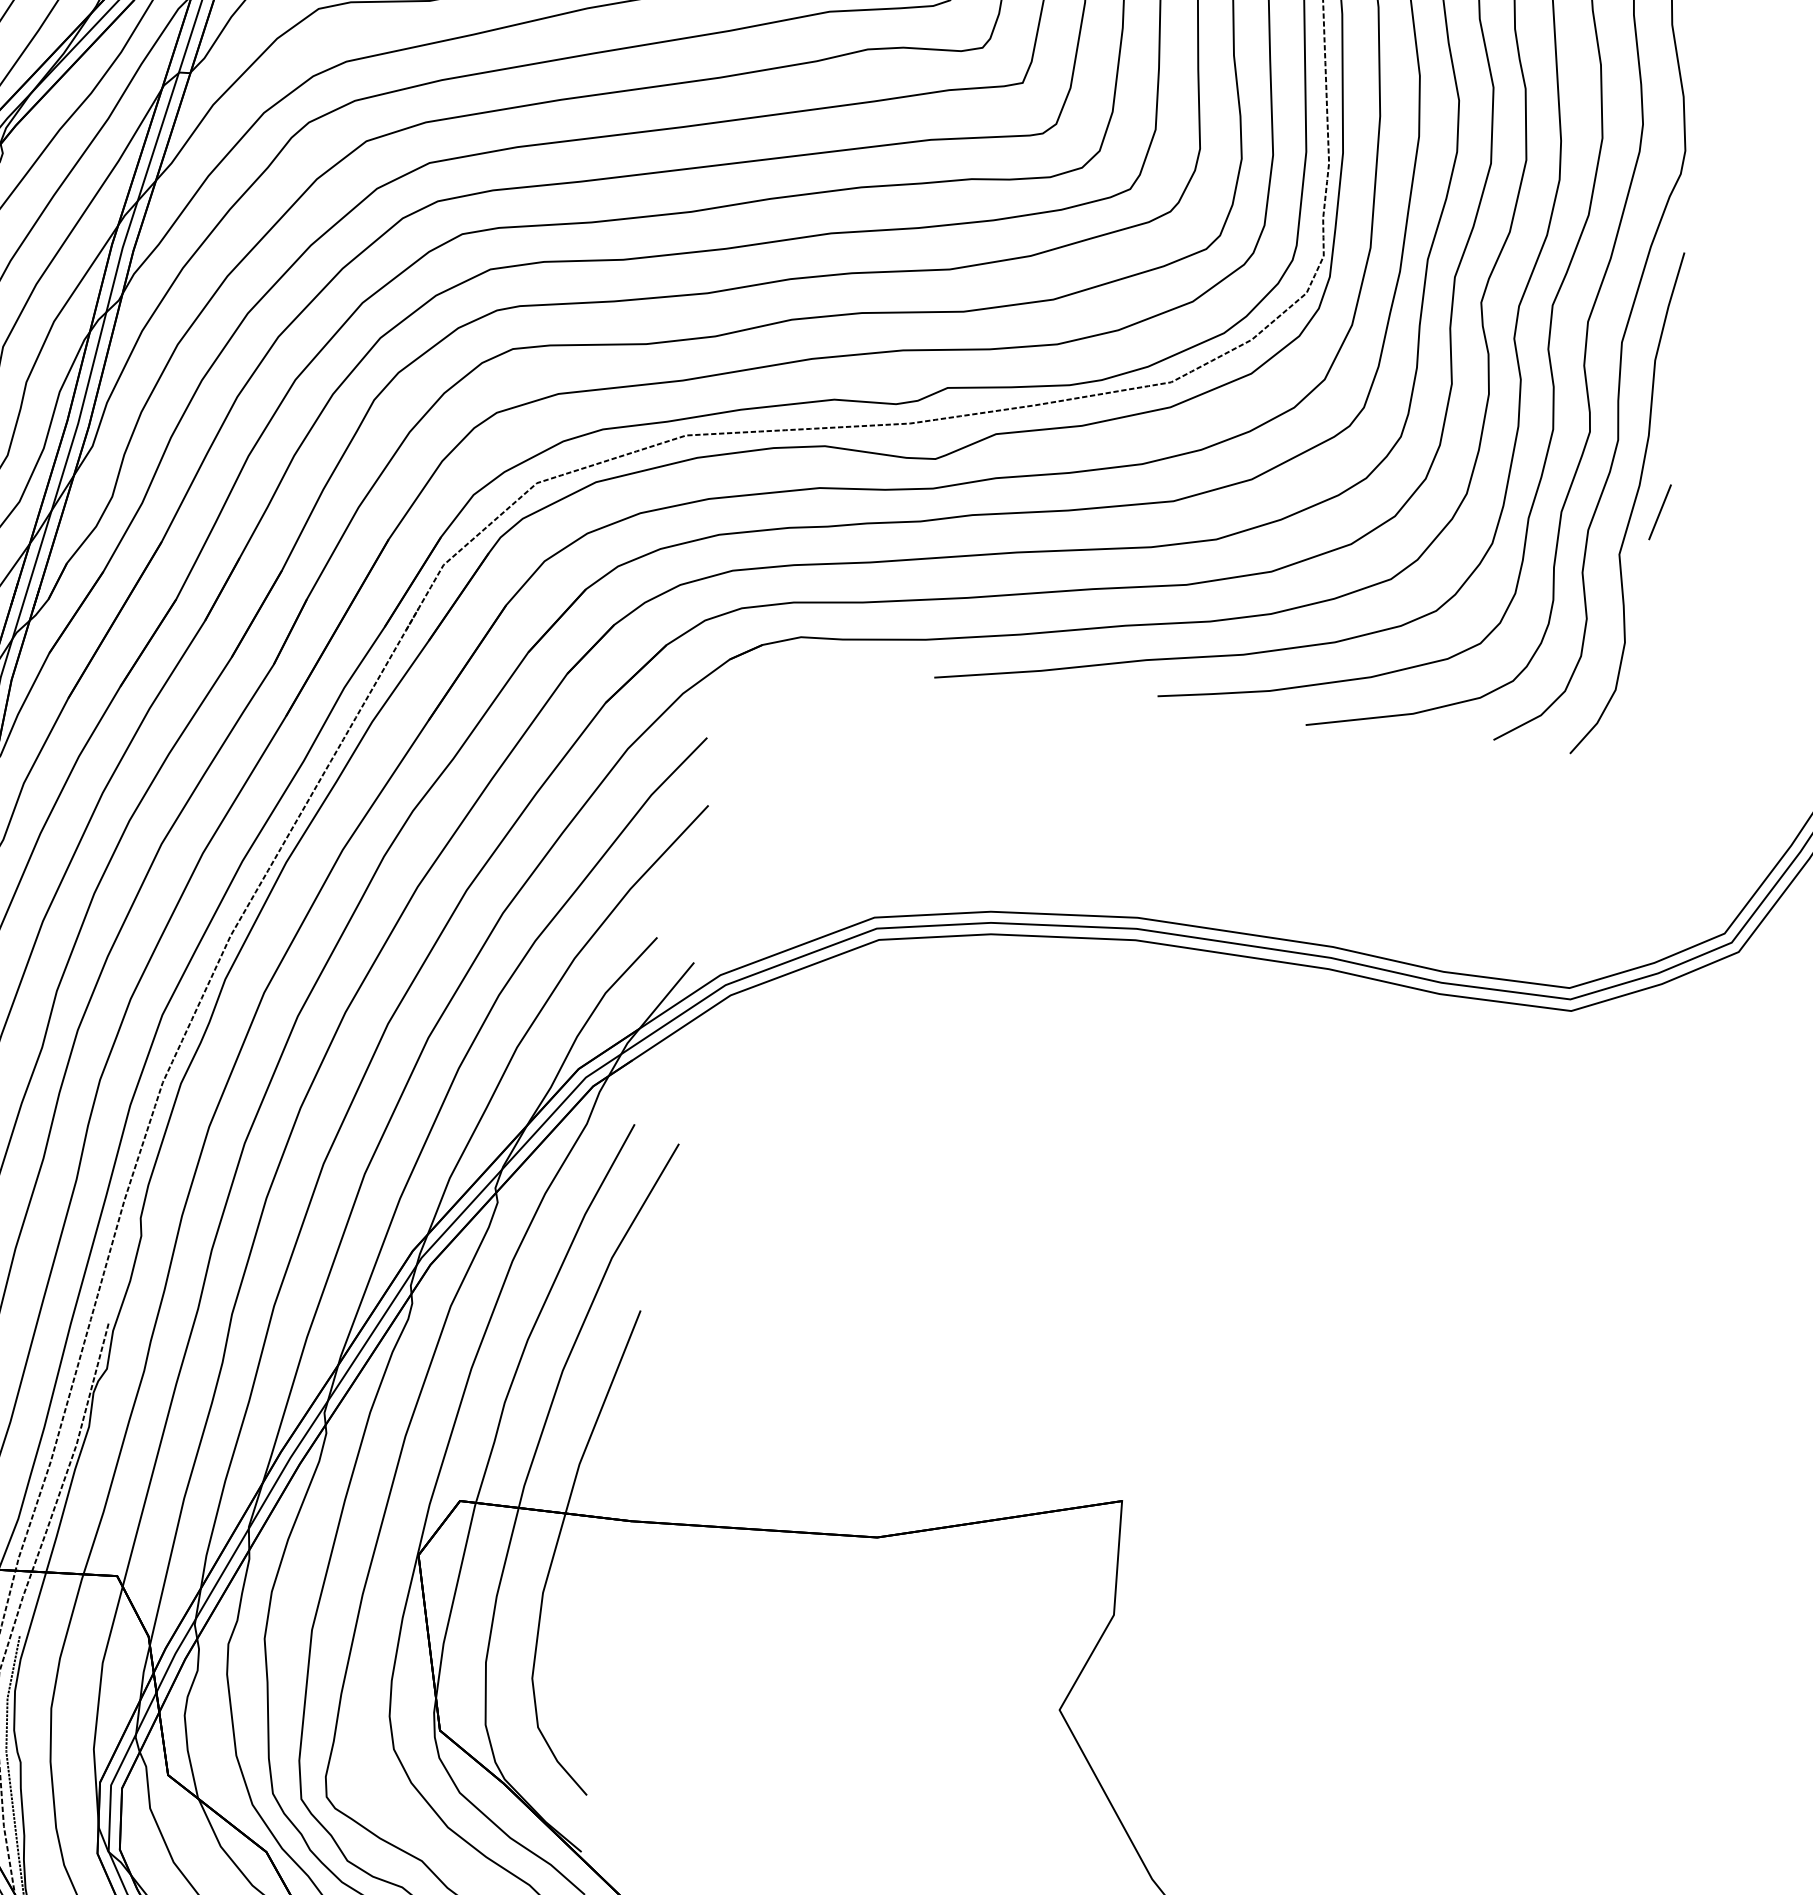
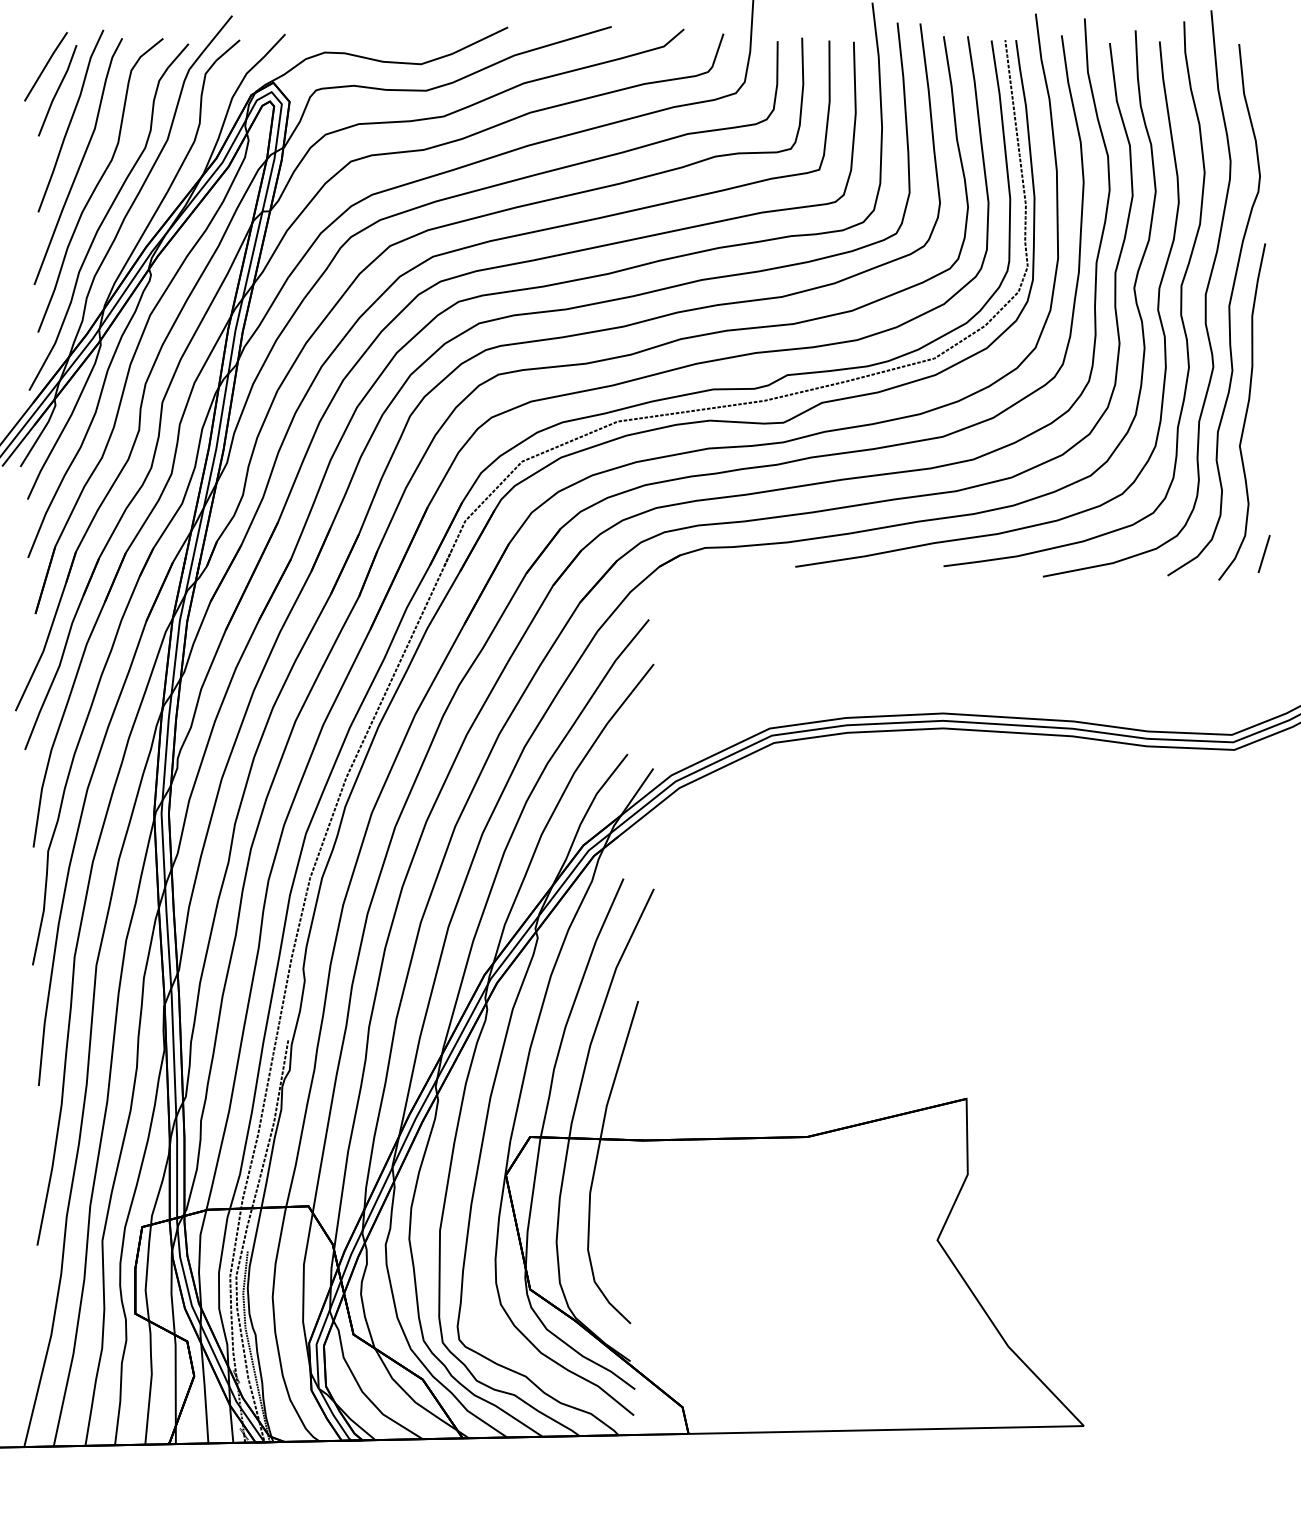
line: (1659, 511) -> (1263, 553), moved

